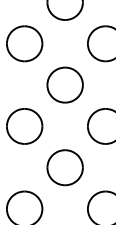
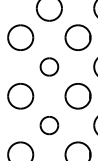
part: (65, 84) -> (49, 66), size x0.7
part: (65, 167) -> (49, 125), size x0.7

